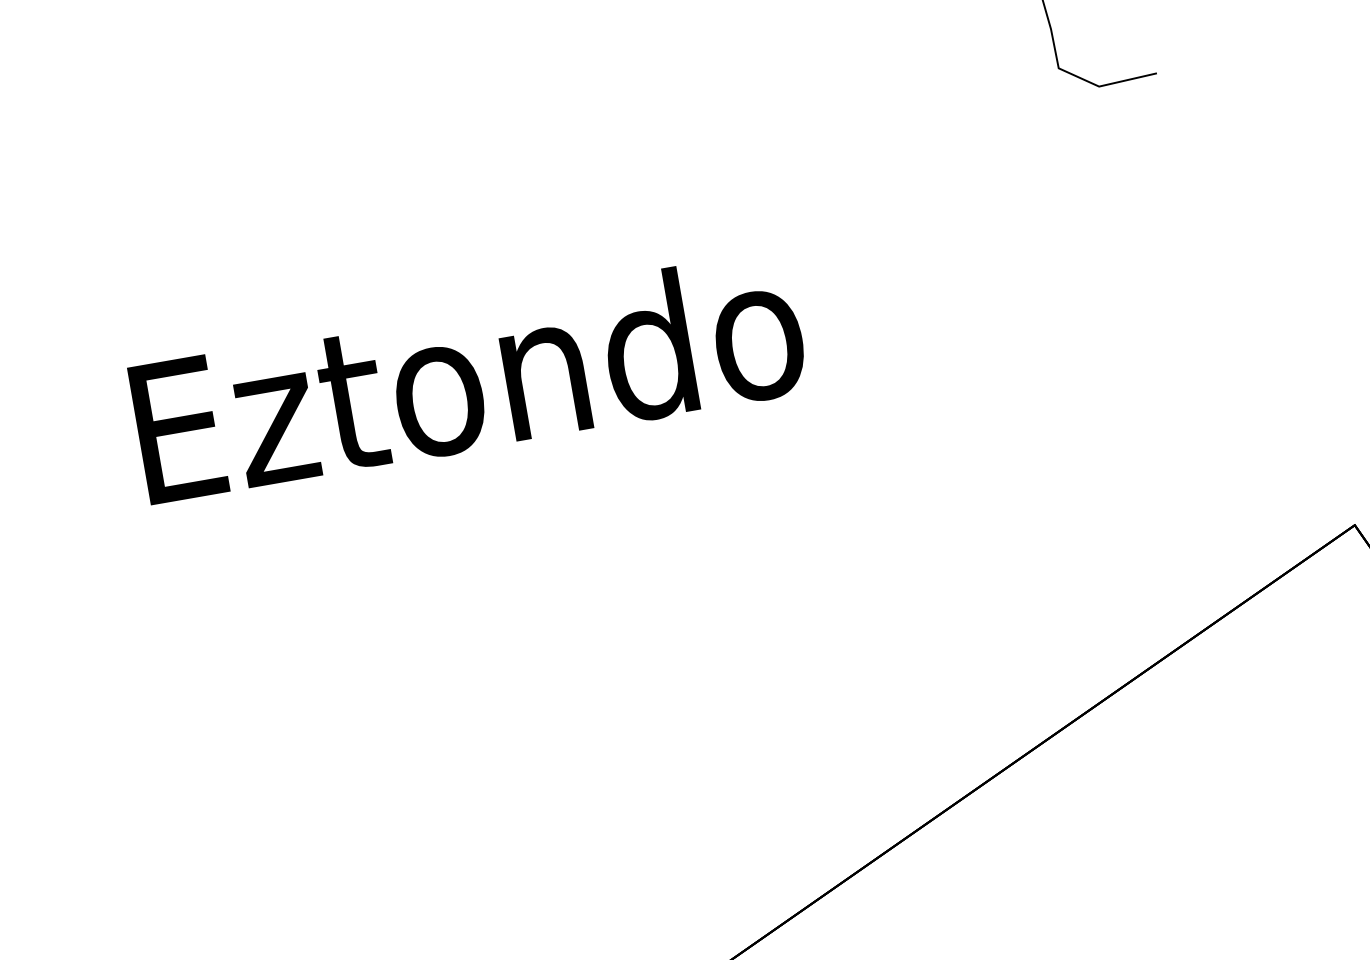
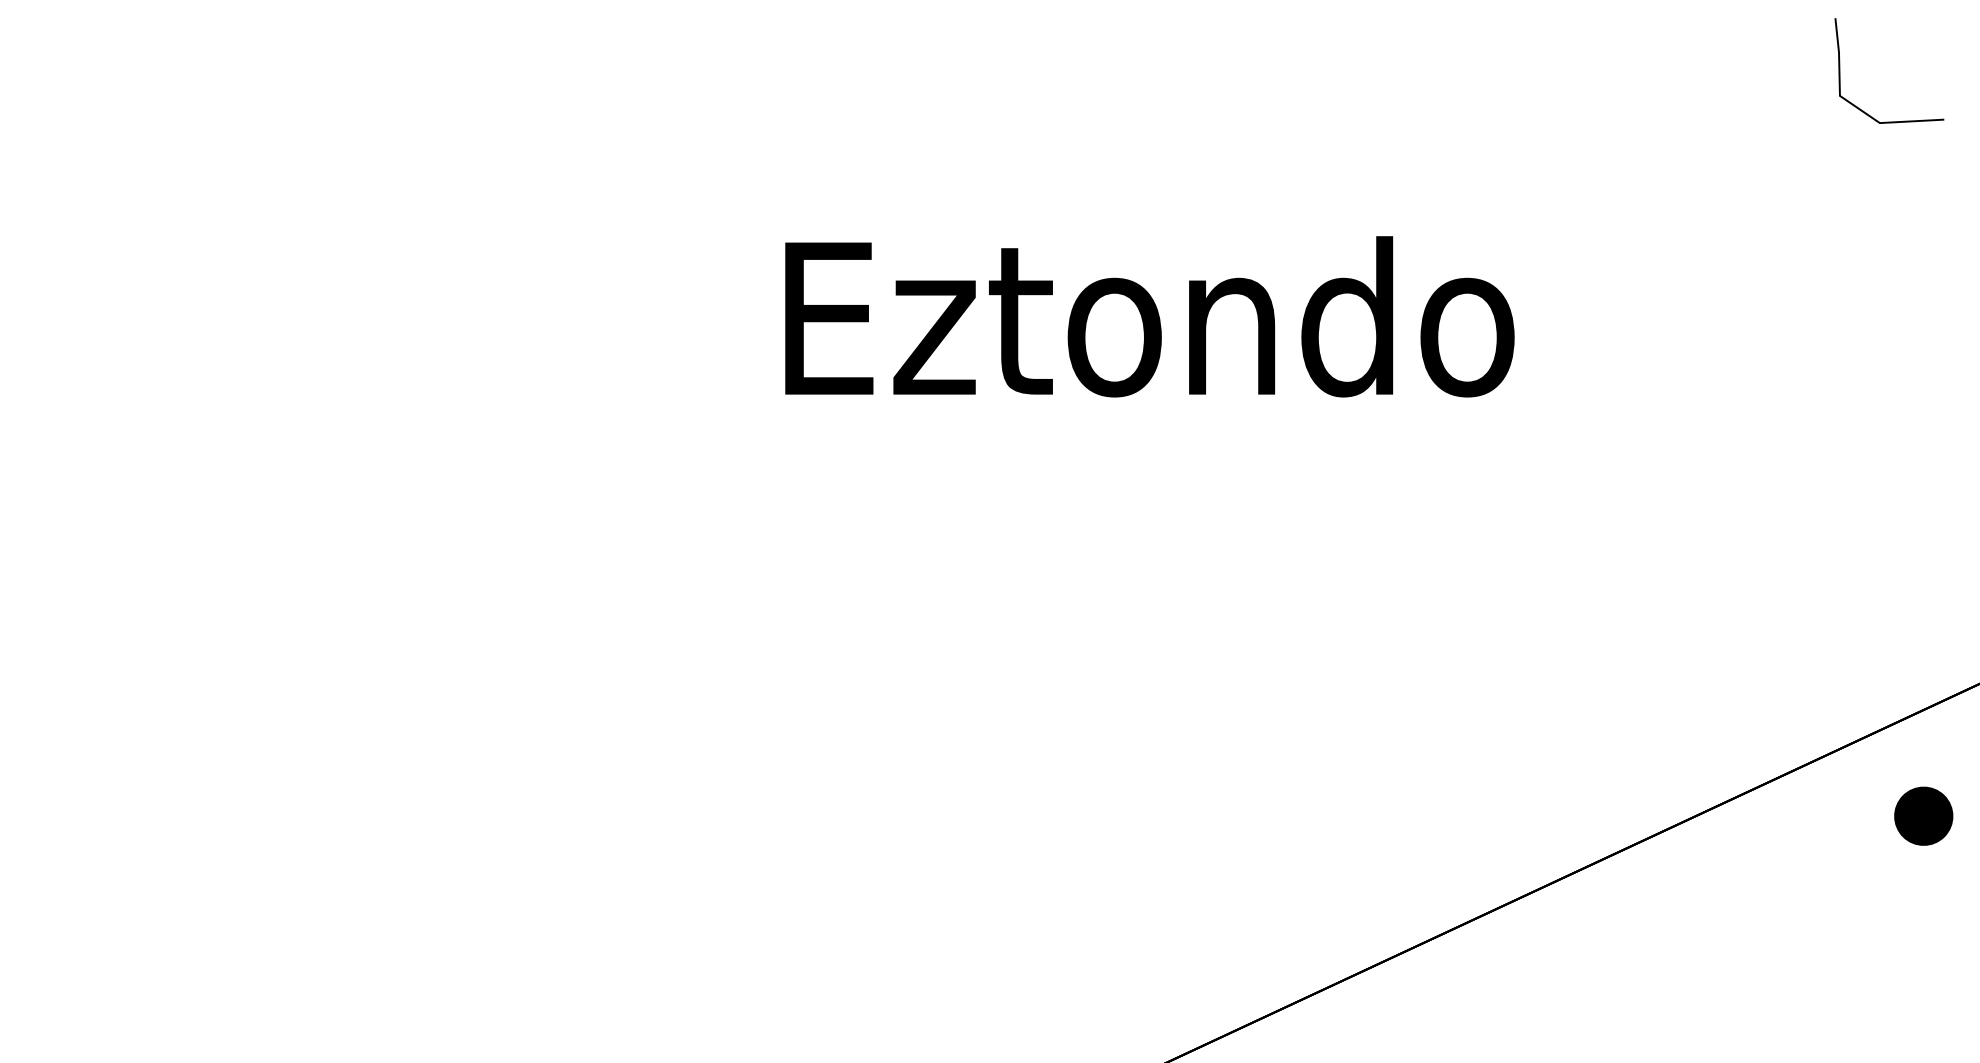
part: (1248, 706) -> (1923, 815), added

